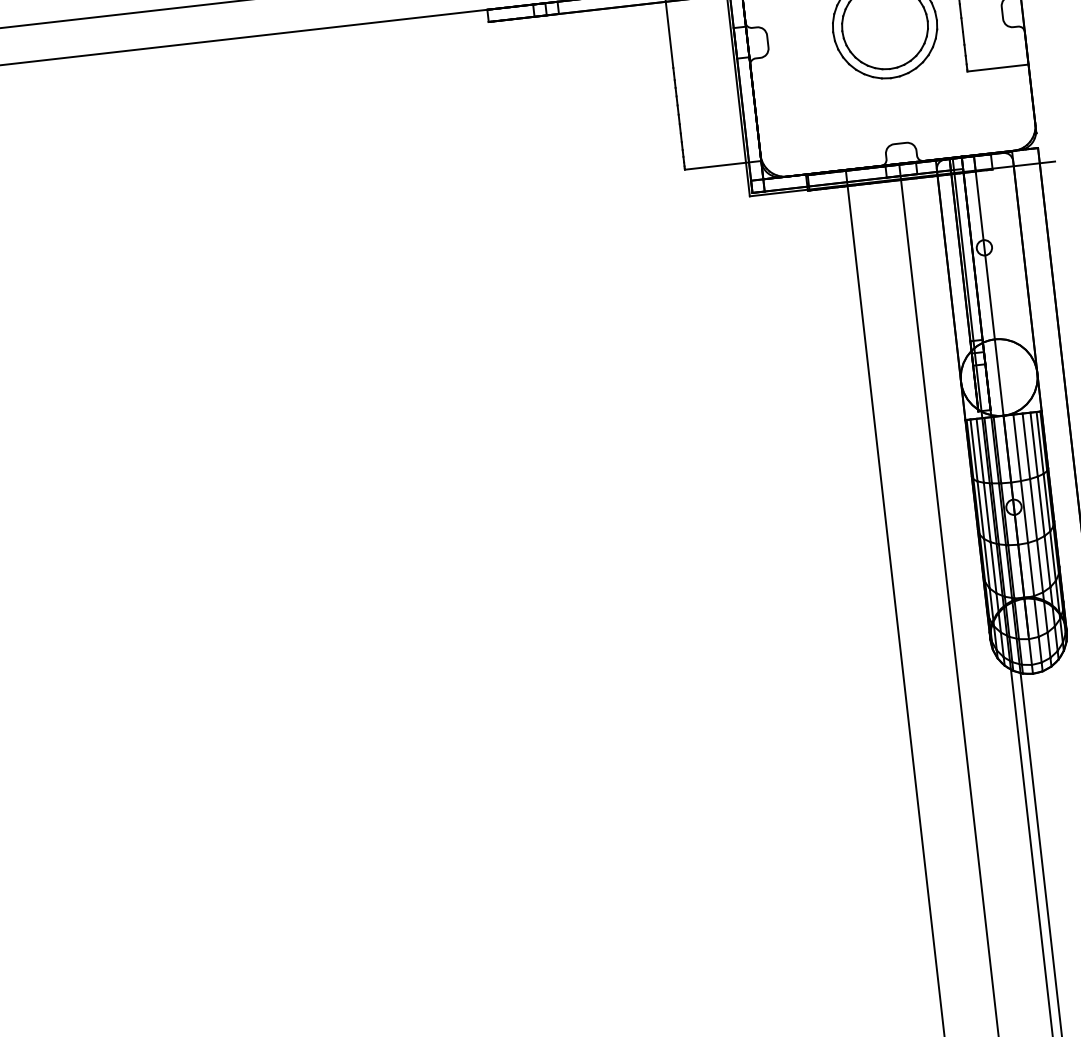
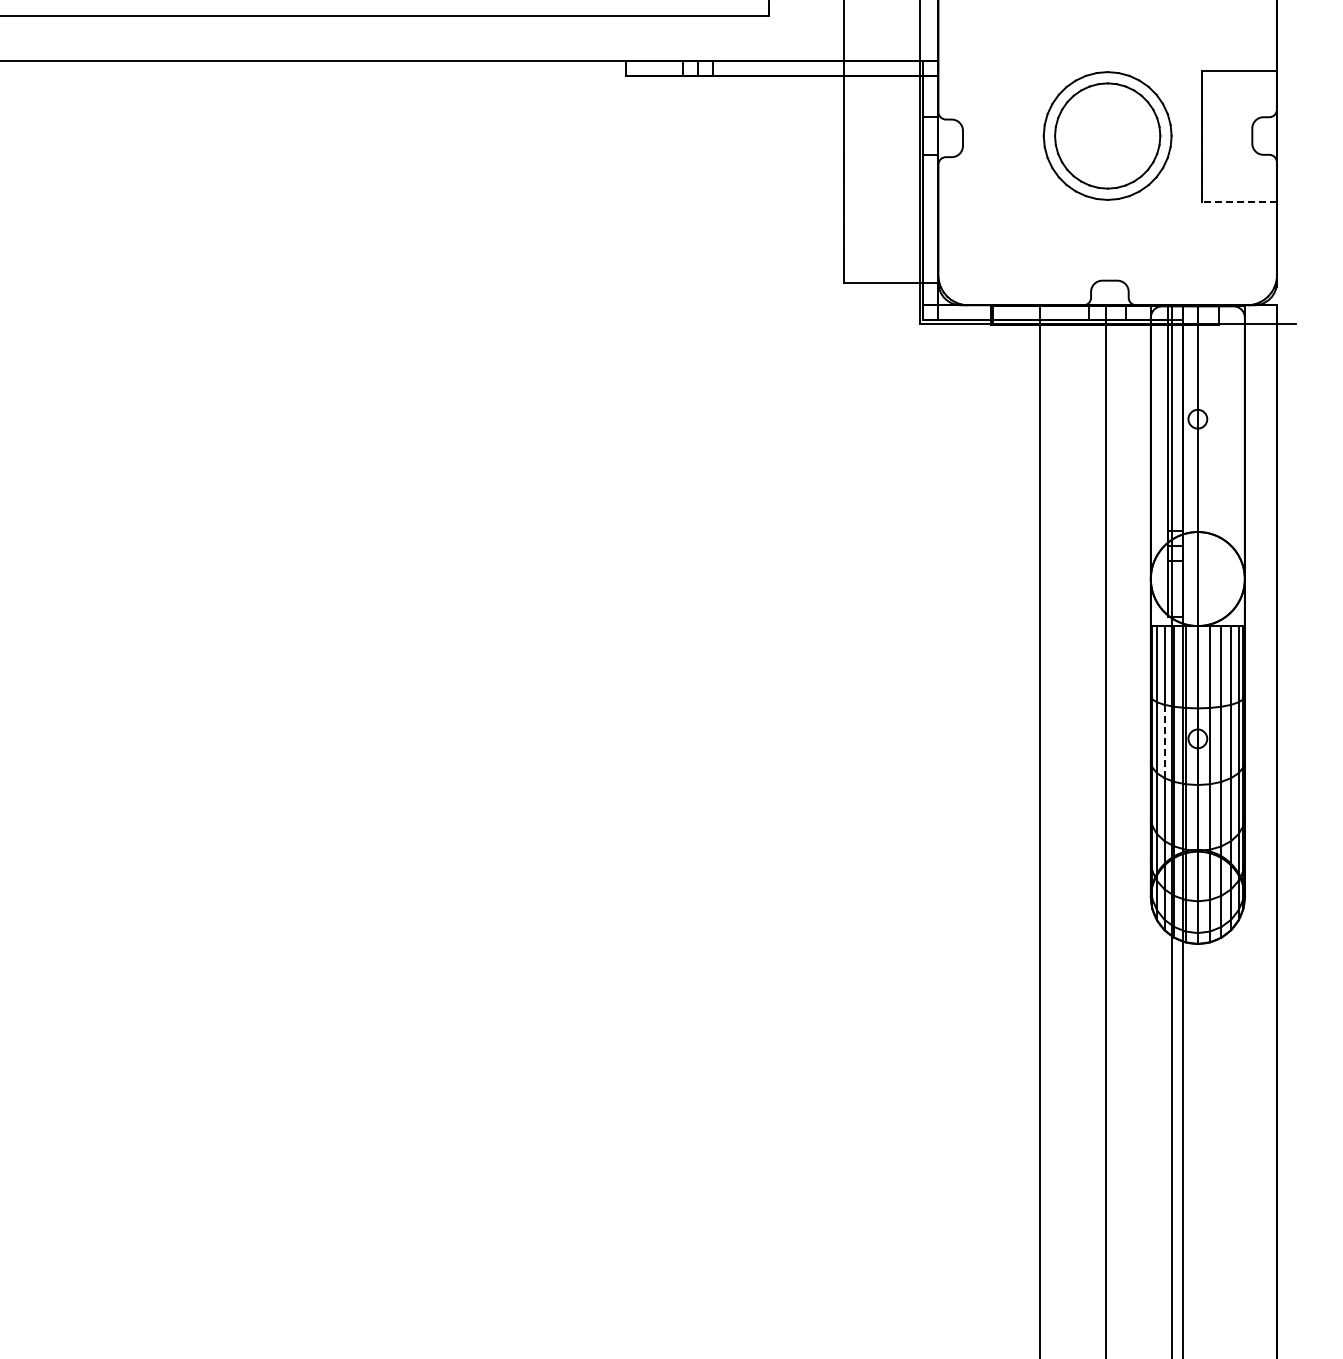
line: (998, 68) -> (1239, 202), solid -> dashed
line: (987, 512) -> (1164, 741), solid -> dashed

